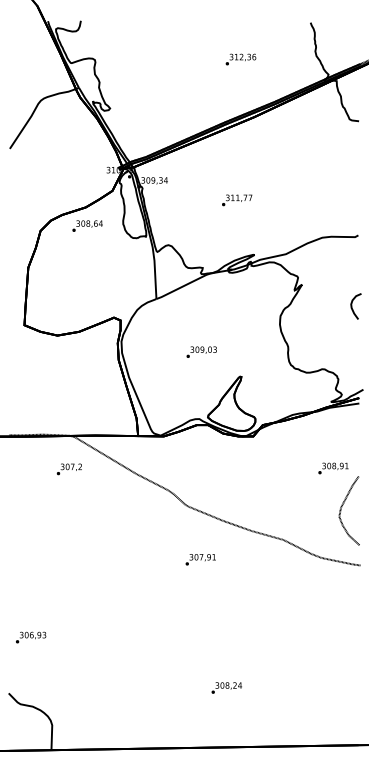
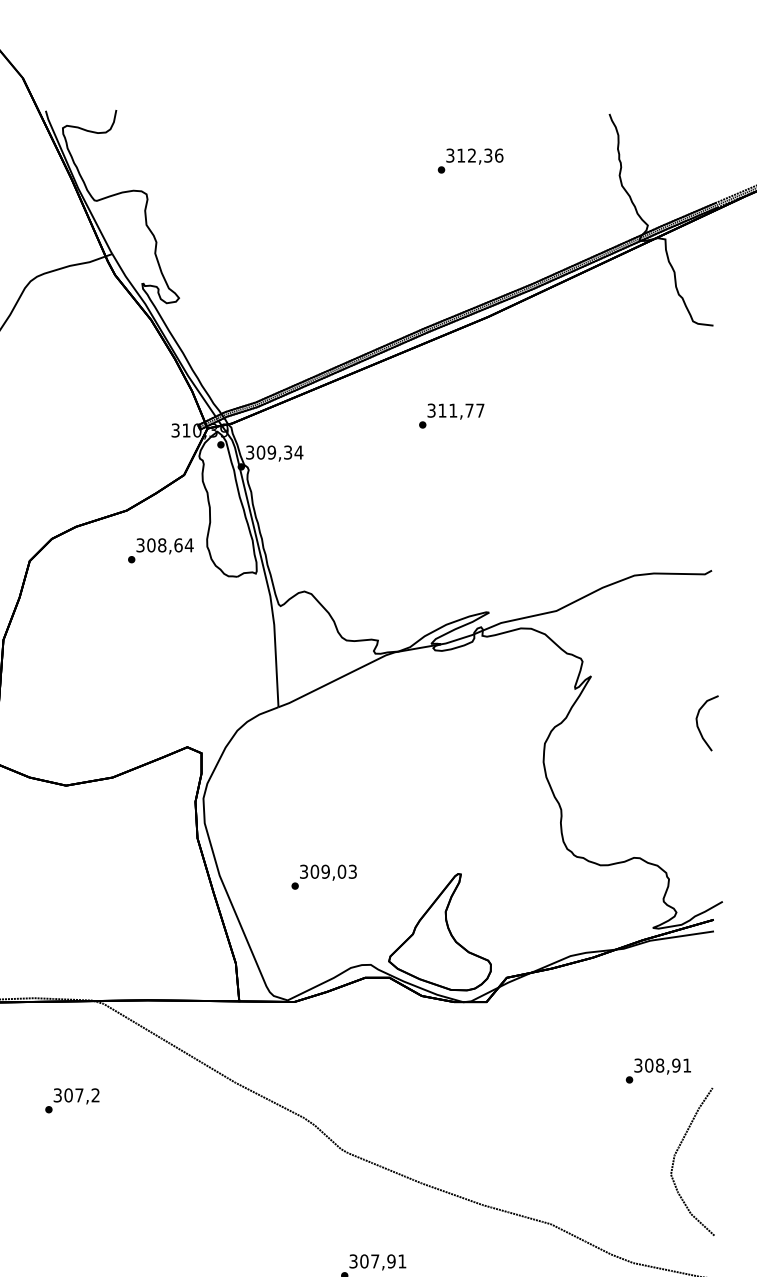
text: (240, 59) -> (469, 160), moved
text: (237, 200) -> (452, 416), moved
text: (87, 225) -> (160, 549), moved
text: (201, 351) -> (323, 875), moved
text: (68, 469) -> (70, 1100), moved

